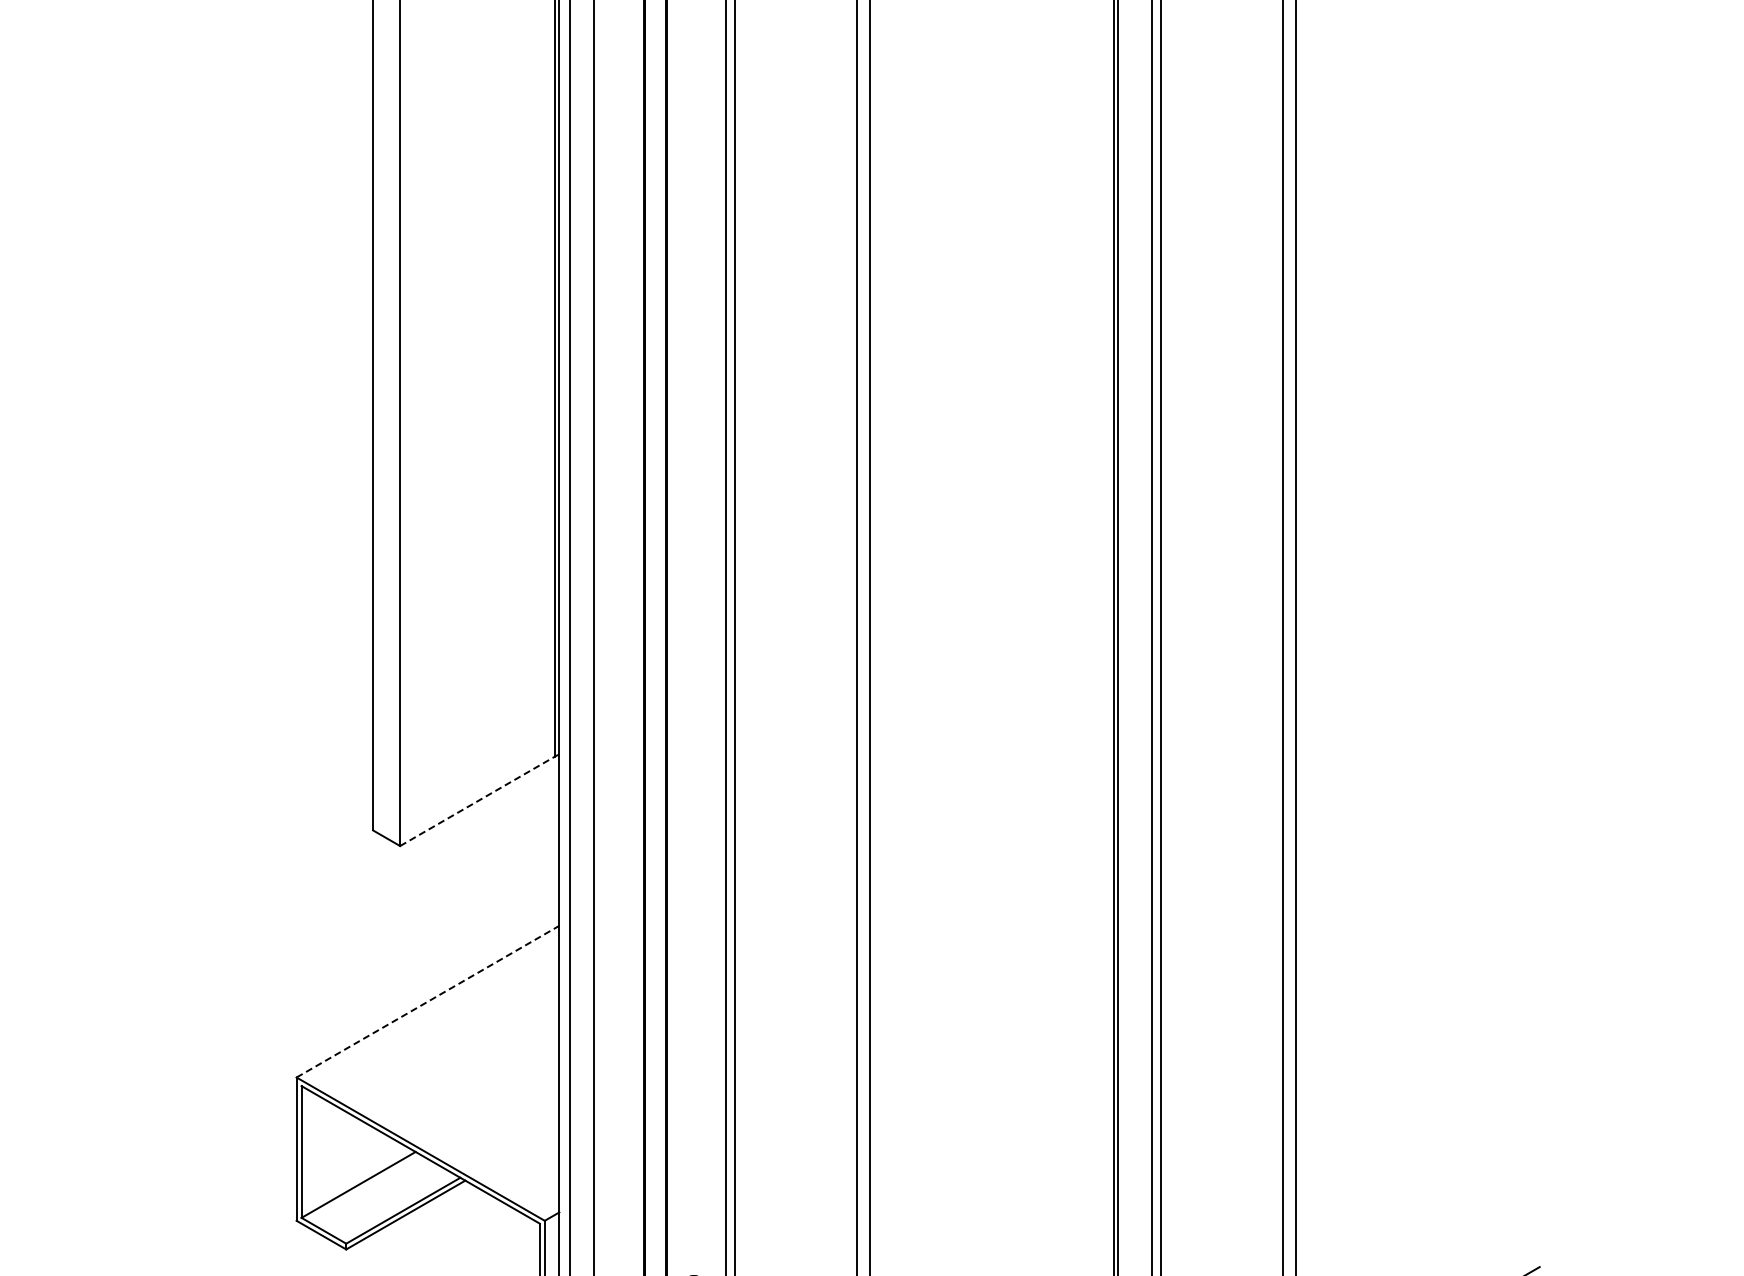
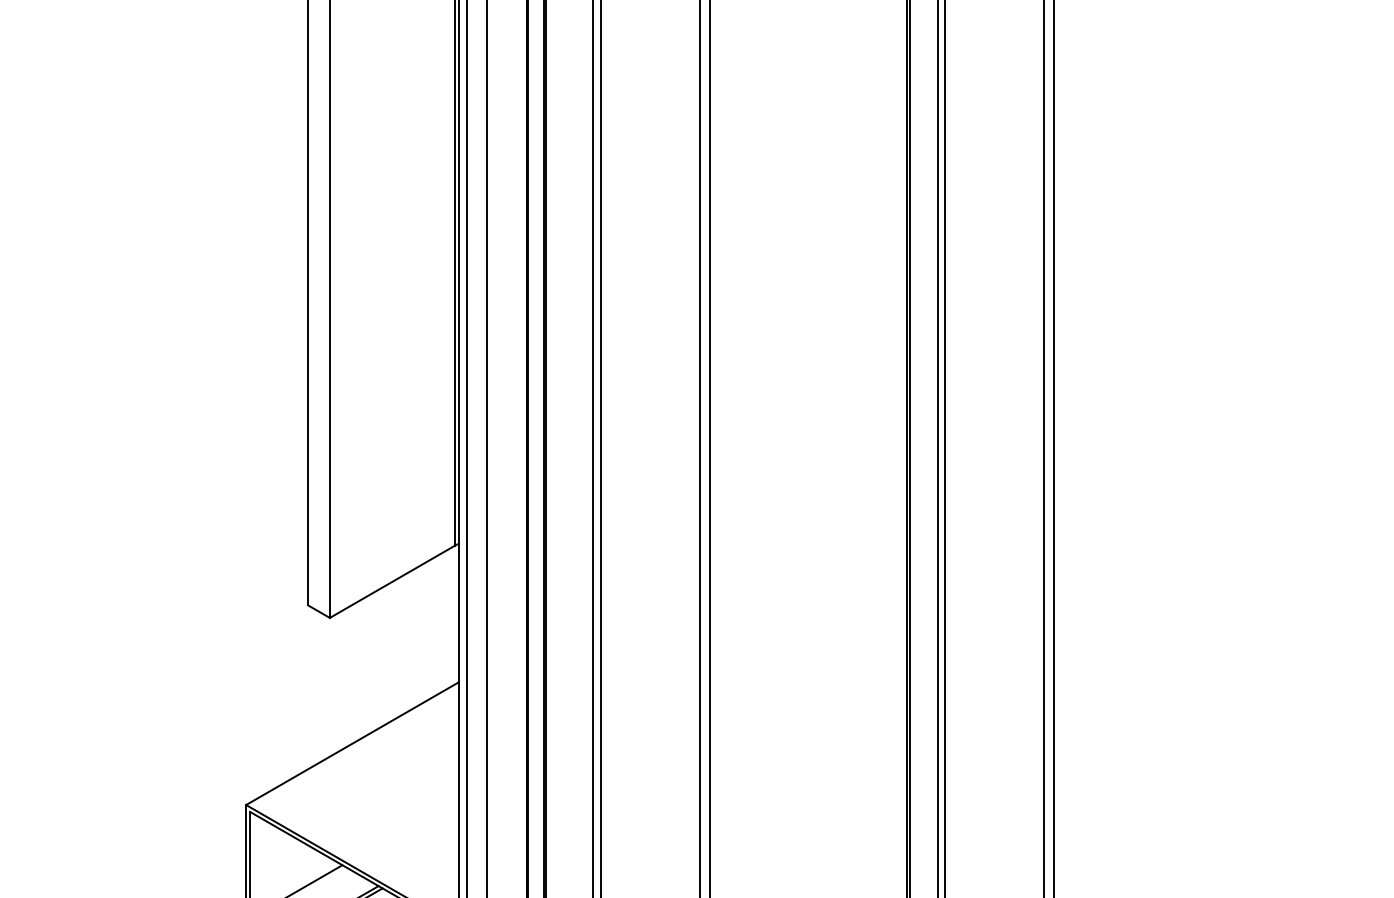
line: (477, 801) -> (392, 581), dashed -> solid
line: (427, 1001) -> (352, 743), dashed -> solid

